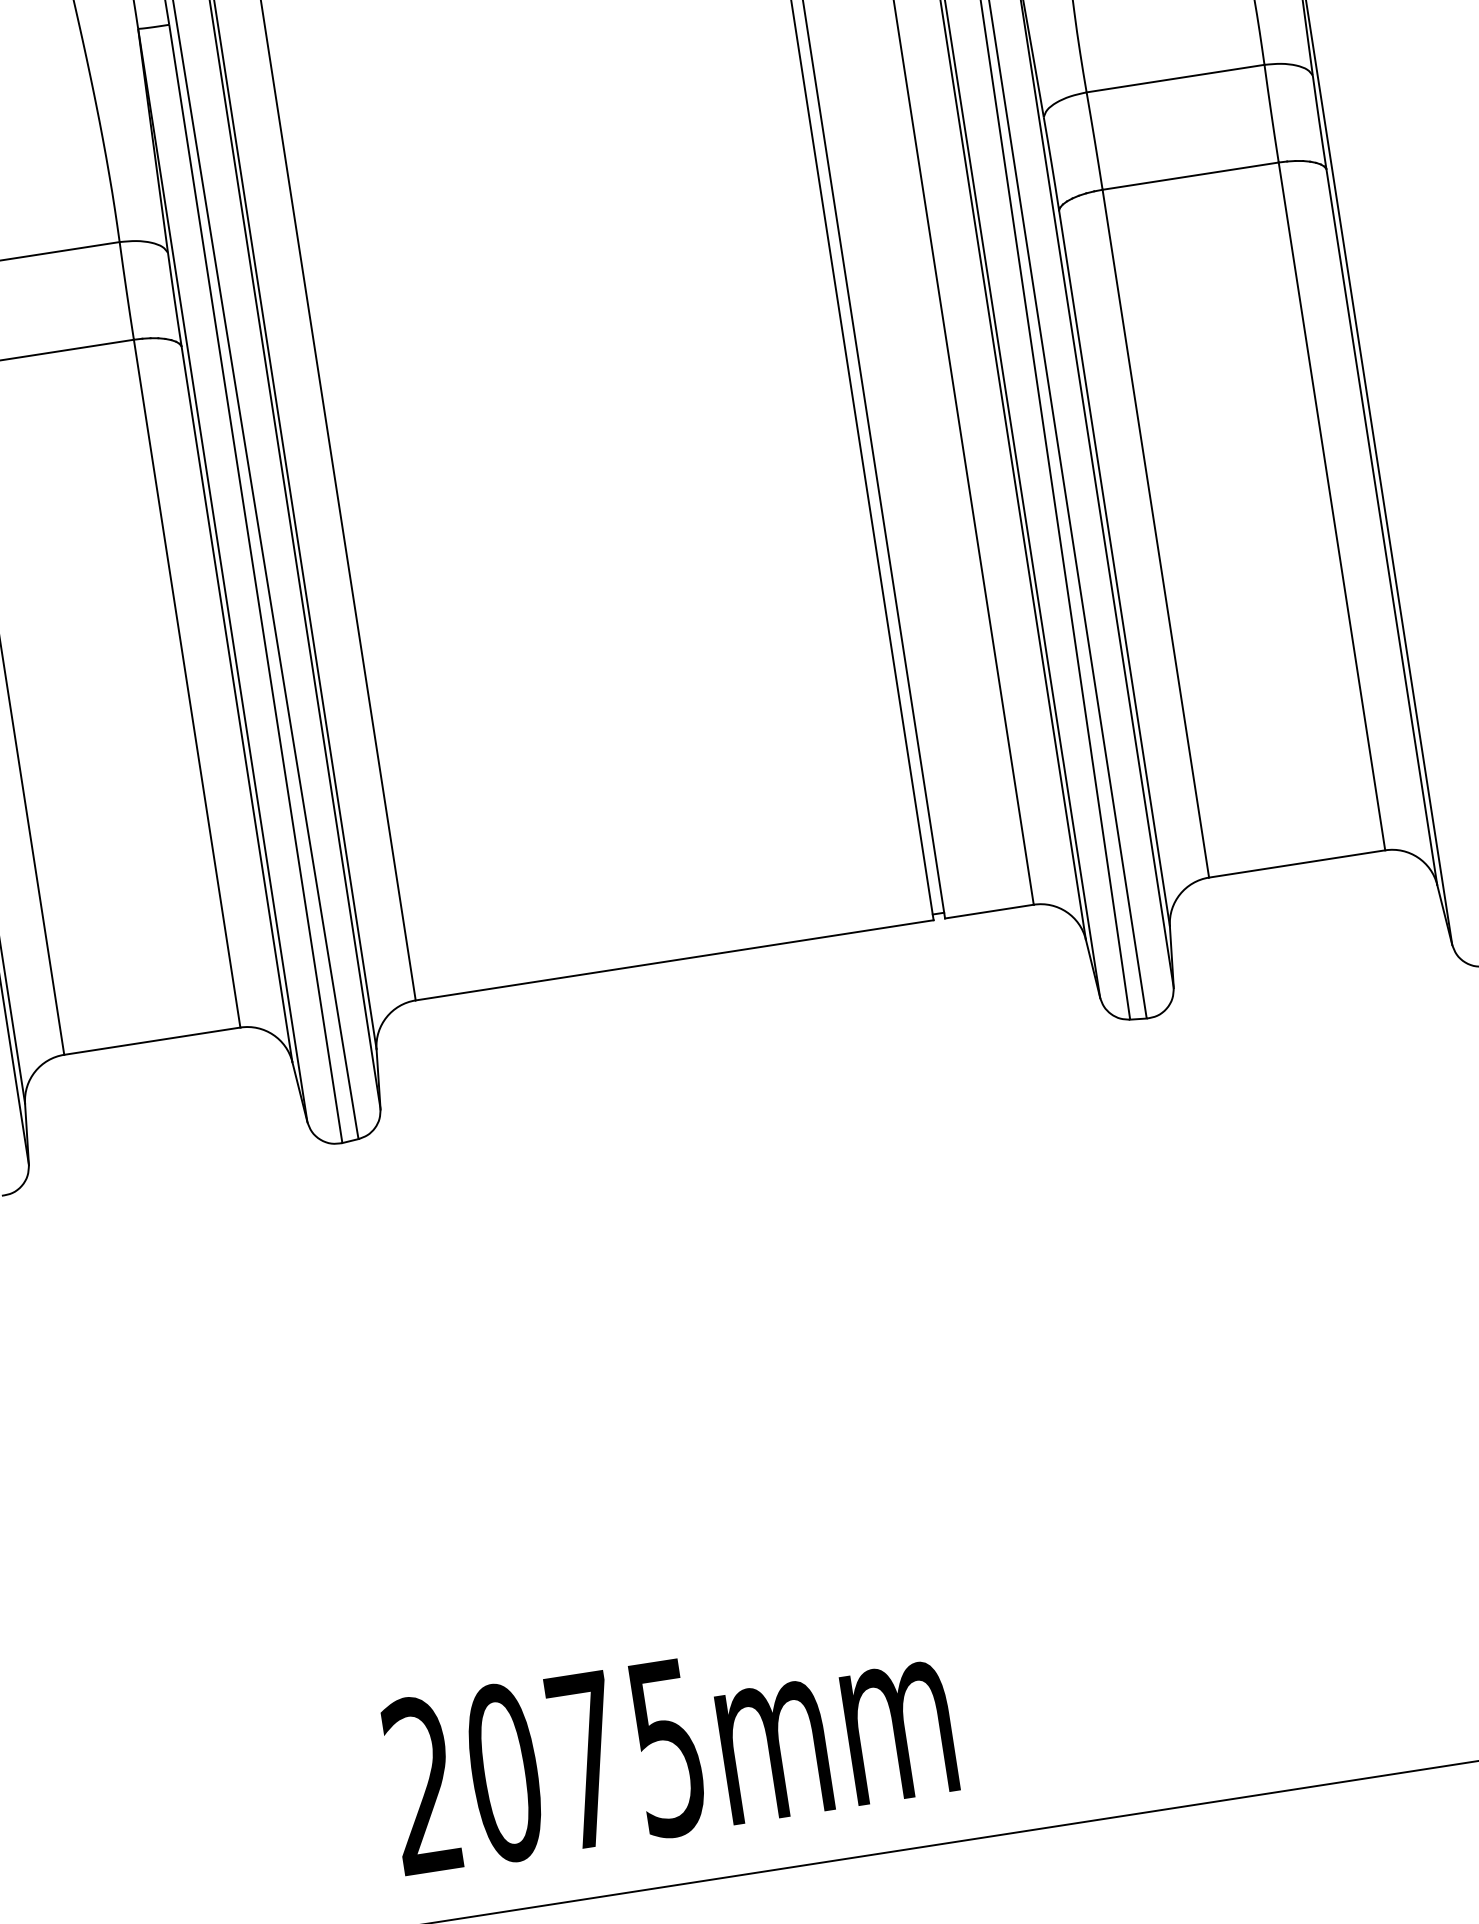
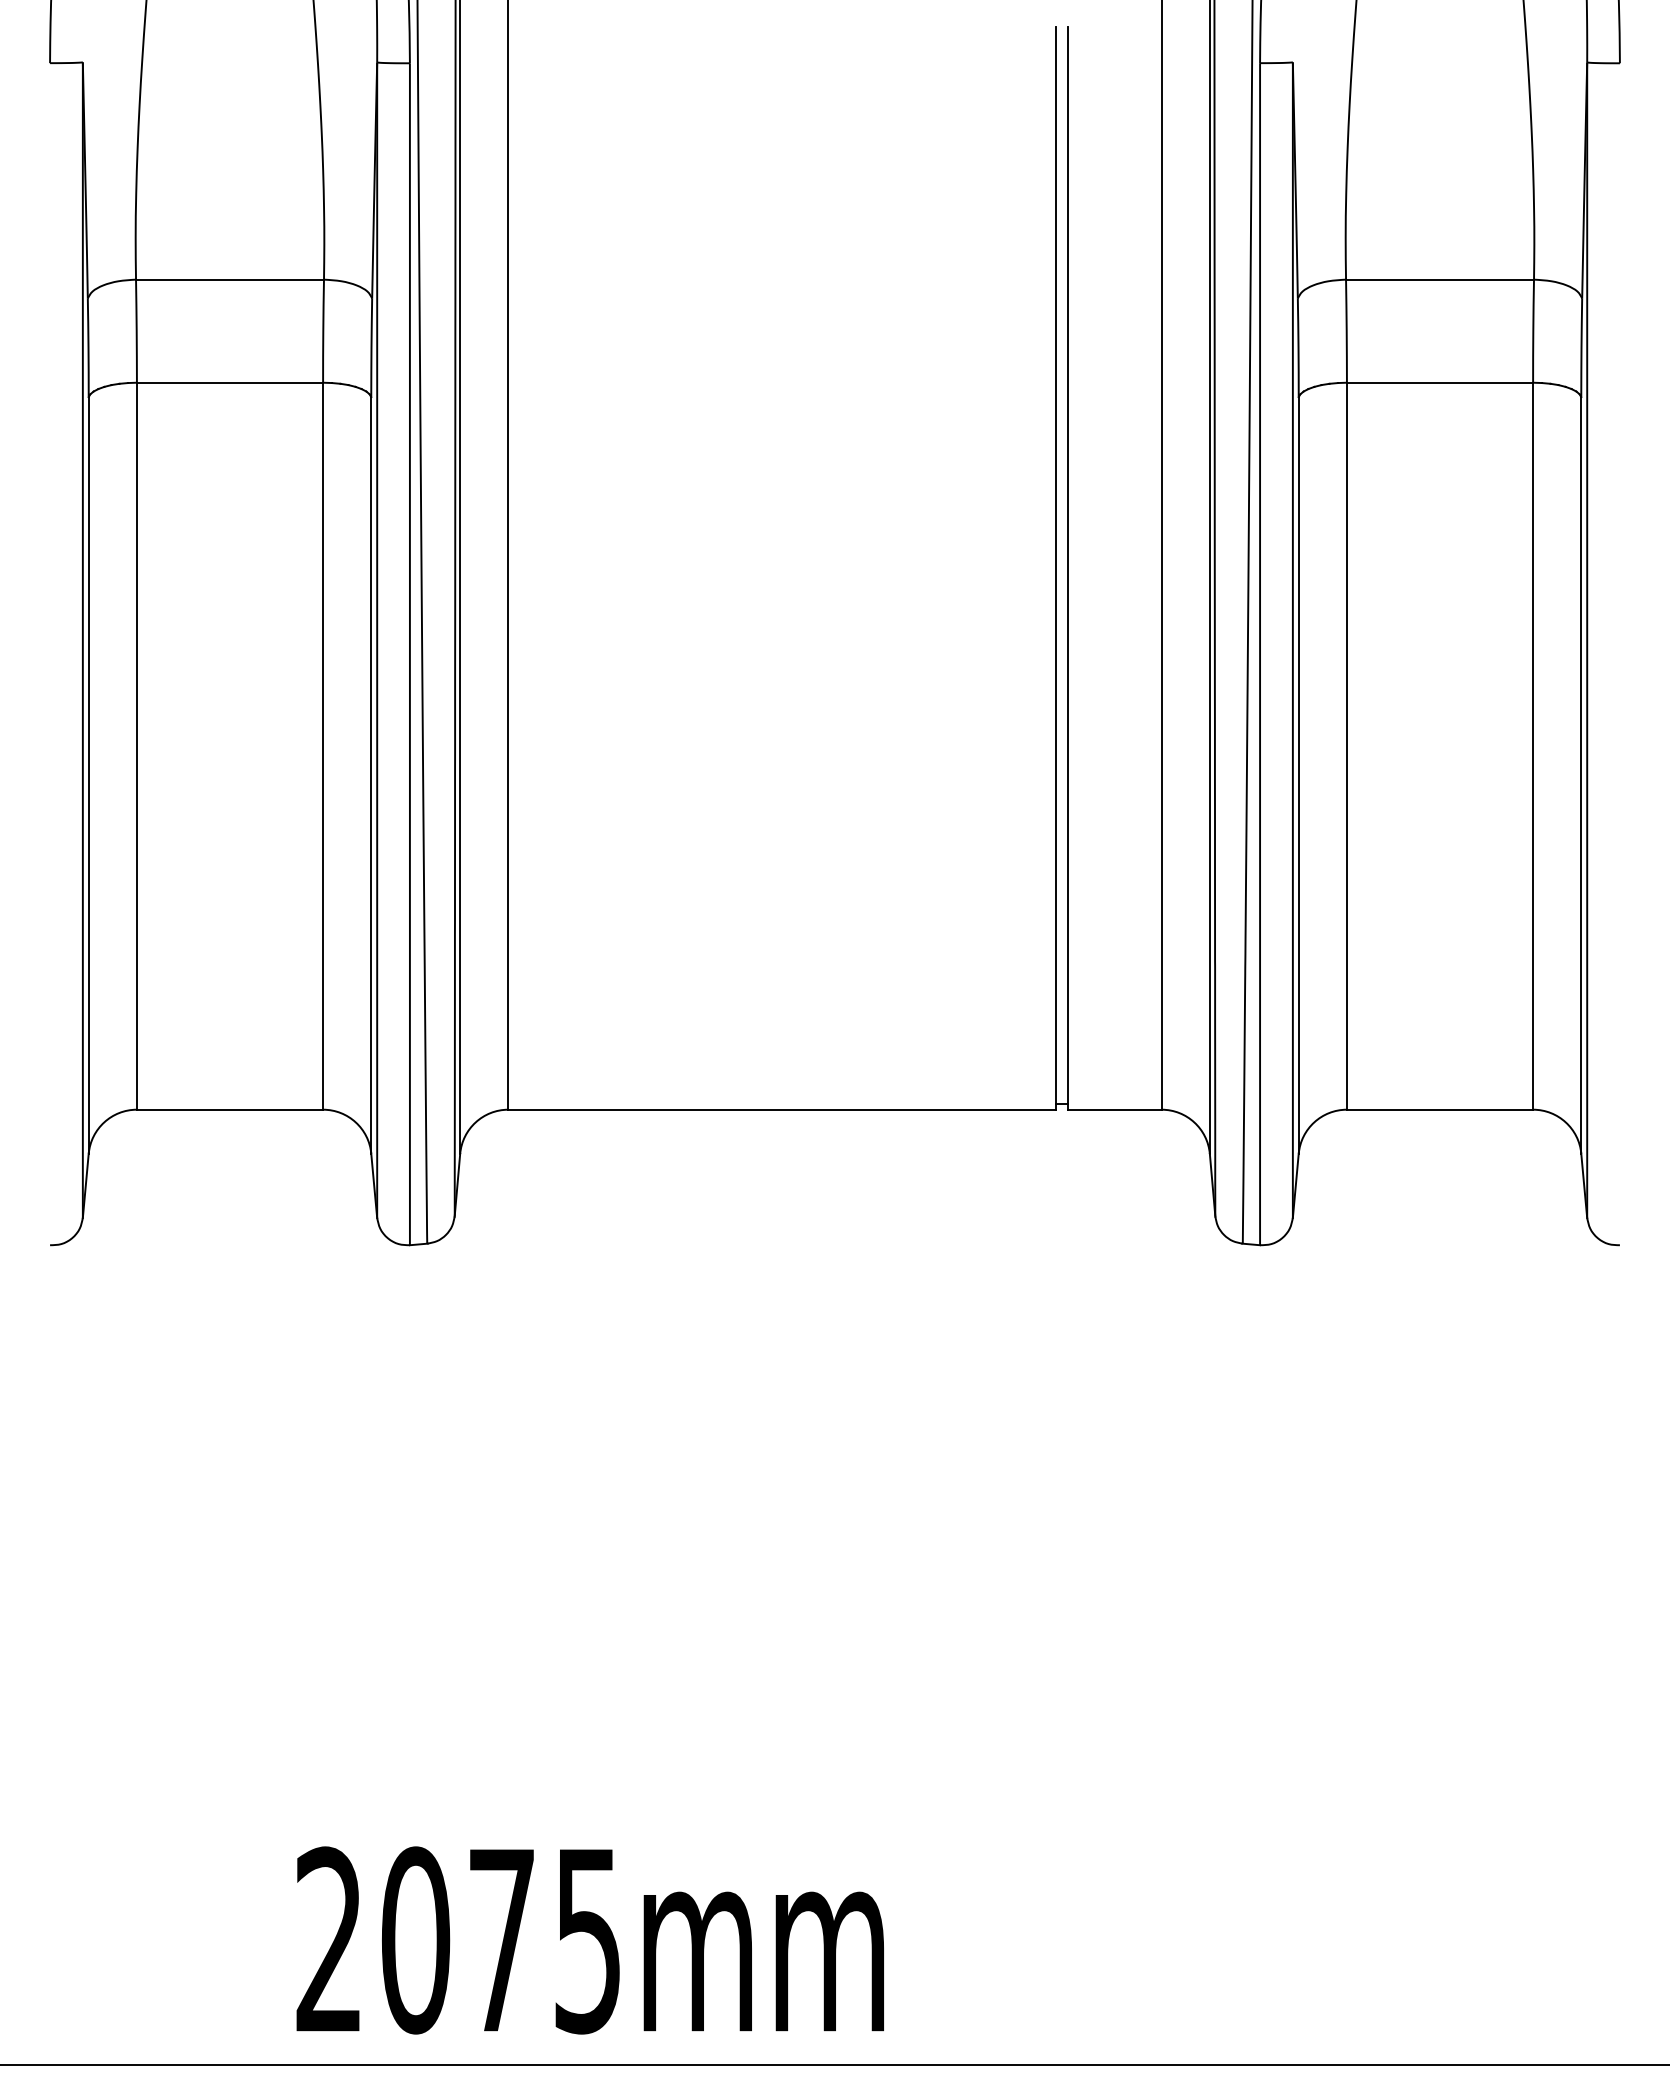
text: (669, 1747) -> (589, 1940), moved

